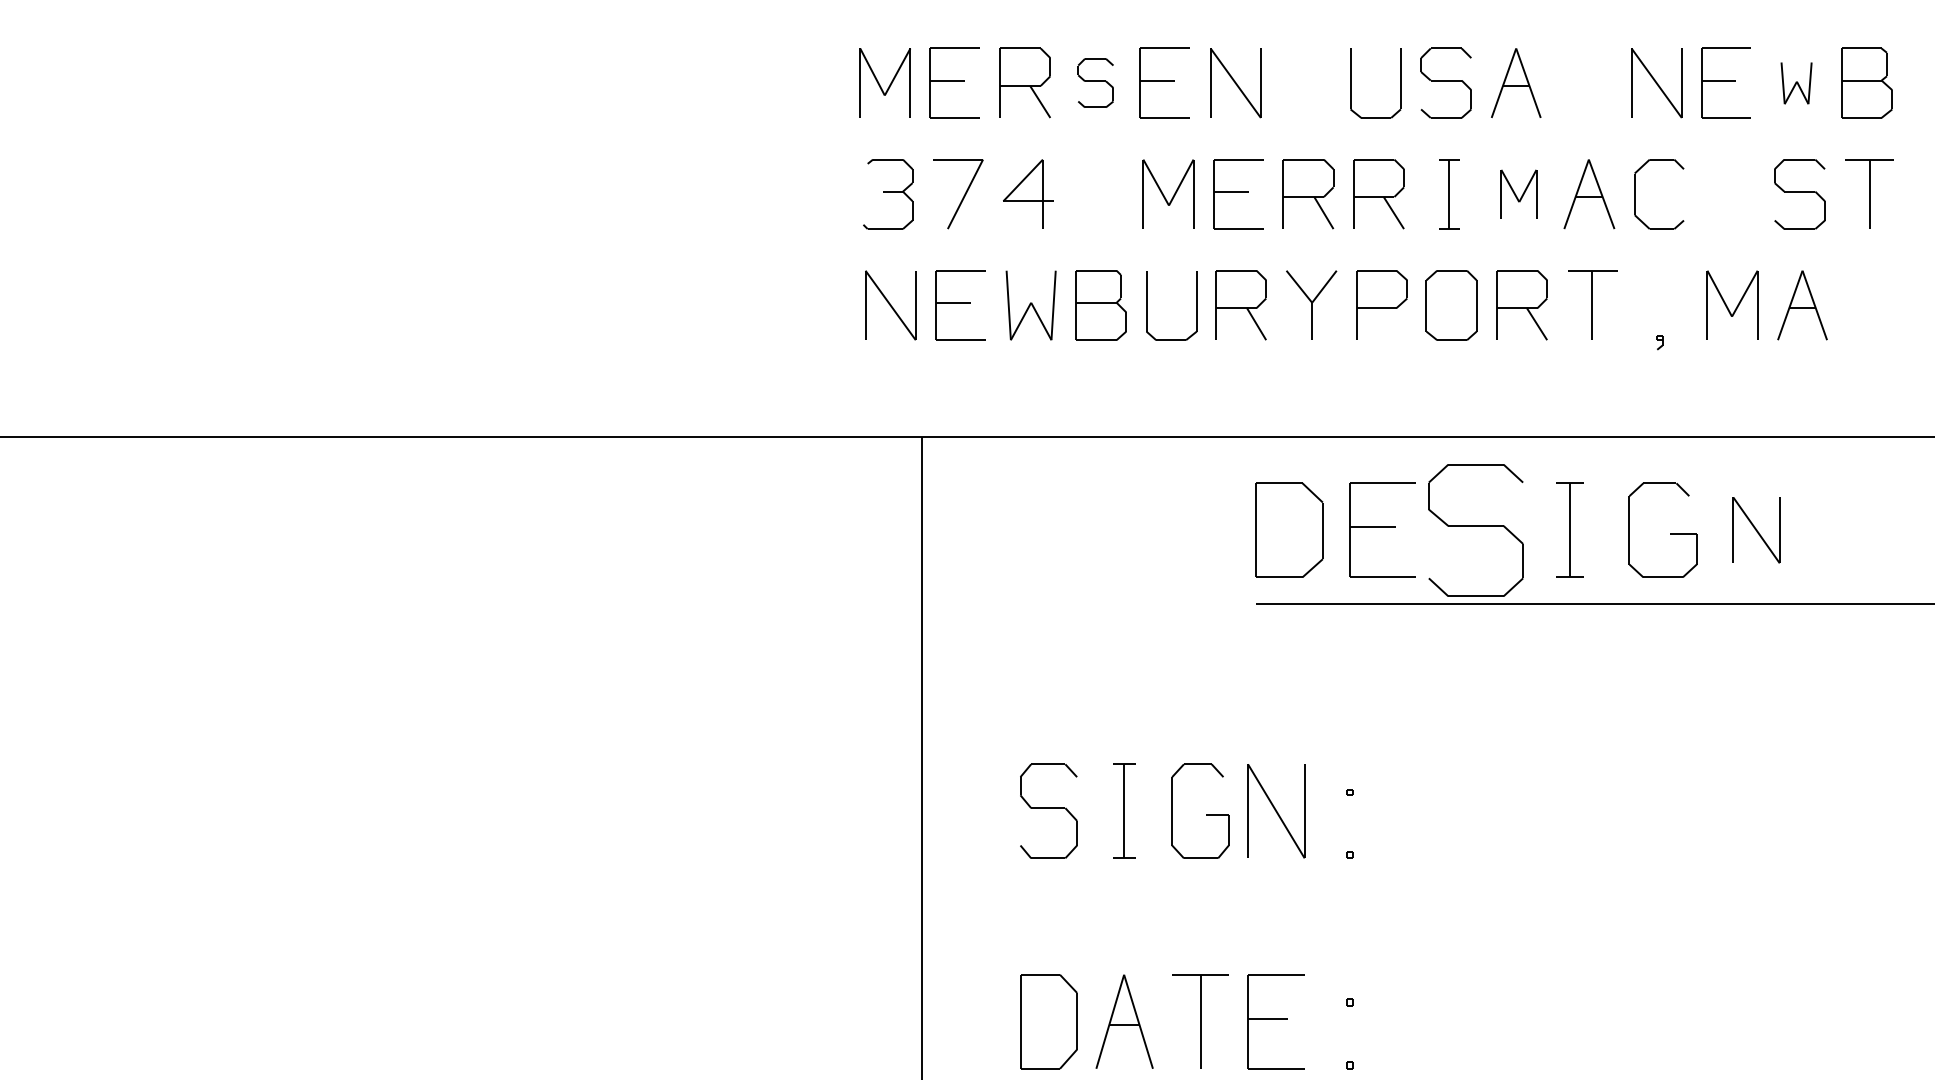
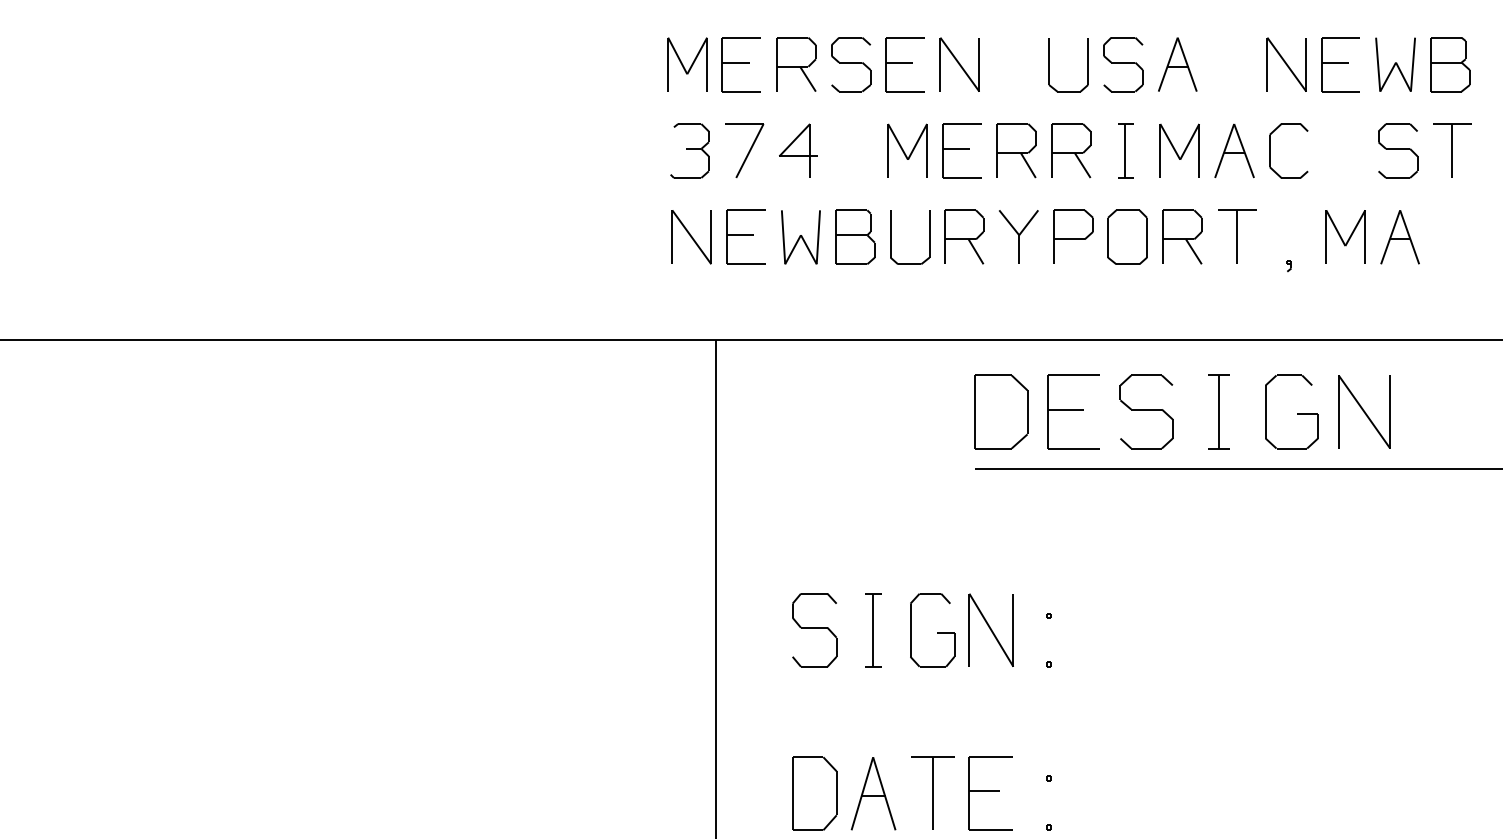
part: (1095, 82) -> (850, 64), size x1.43
part: (1796, 83) -> (1395, 64), size x1.67
part: (1518, 193) -> (1179, 150), size x1.43
part: (1476, 529) -> (1146, 411), size x0.71
part: (1756, 530) -> (1364, 412), size x1.43

